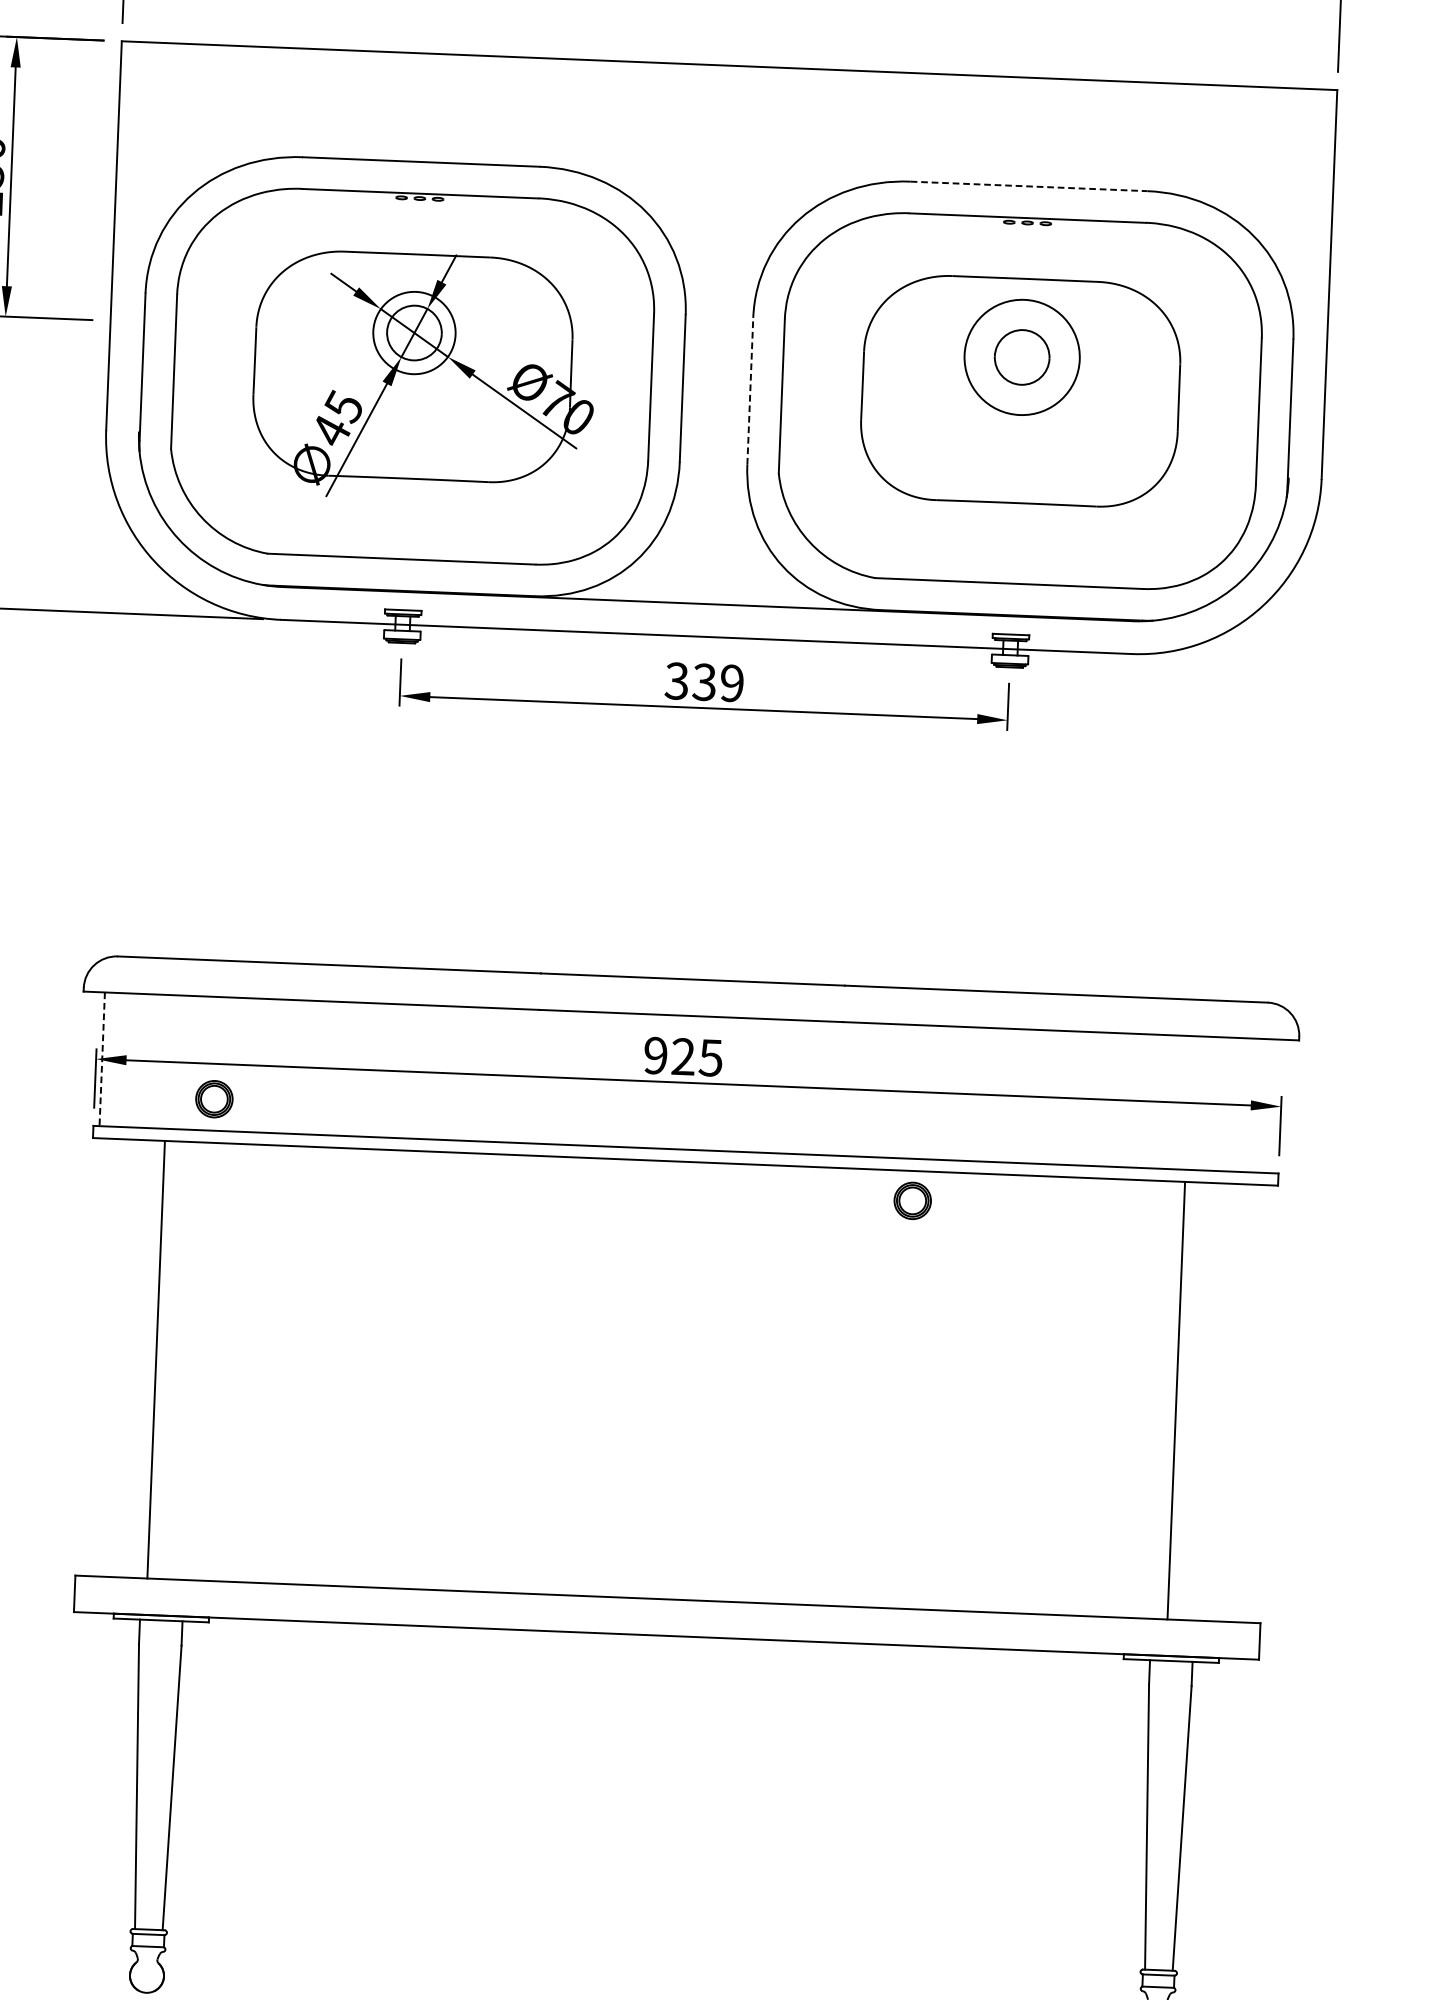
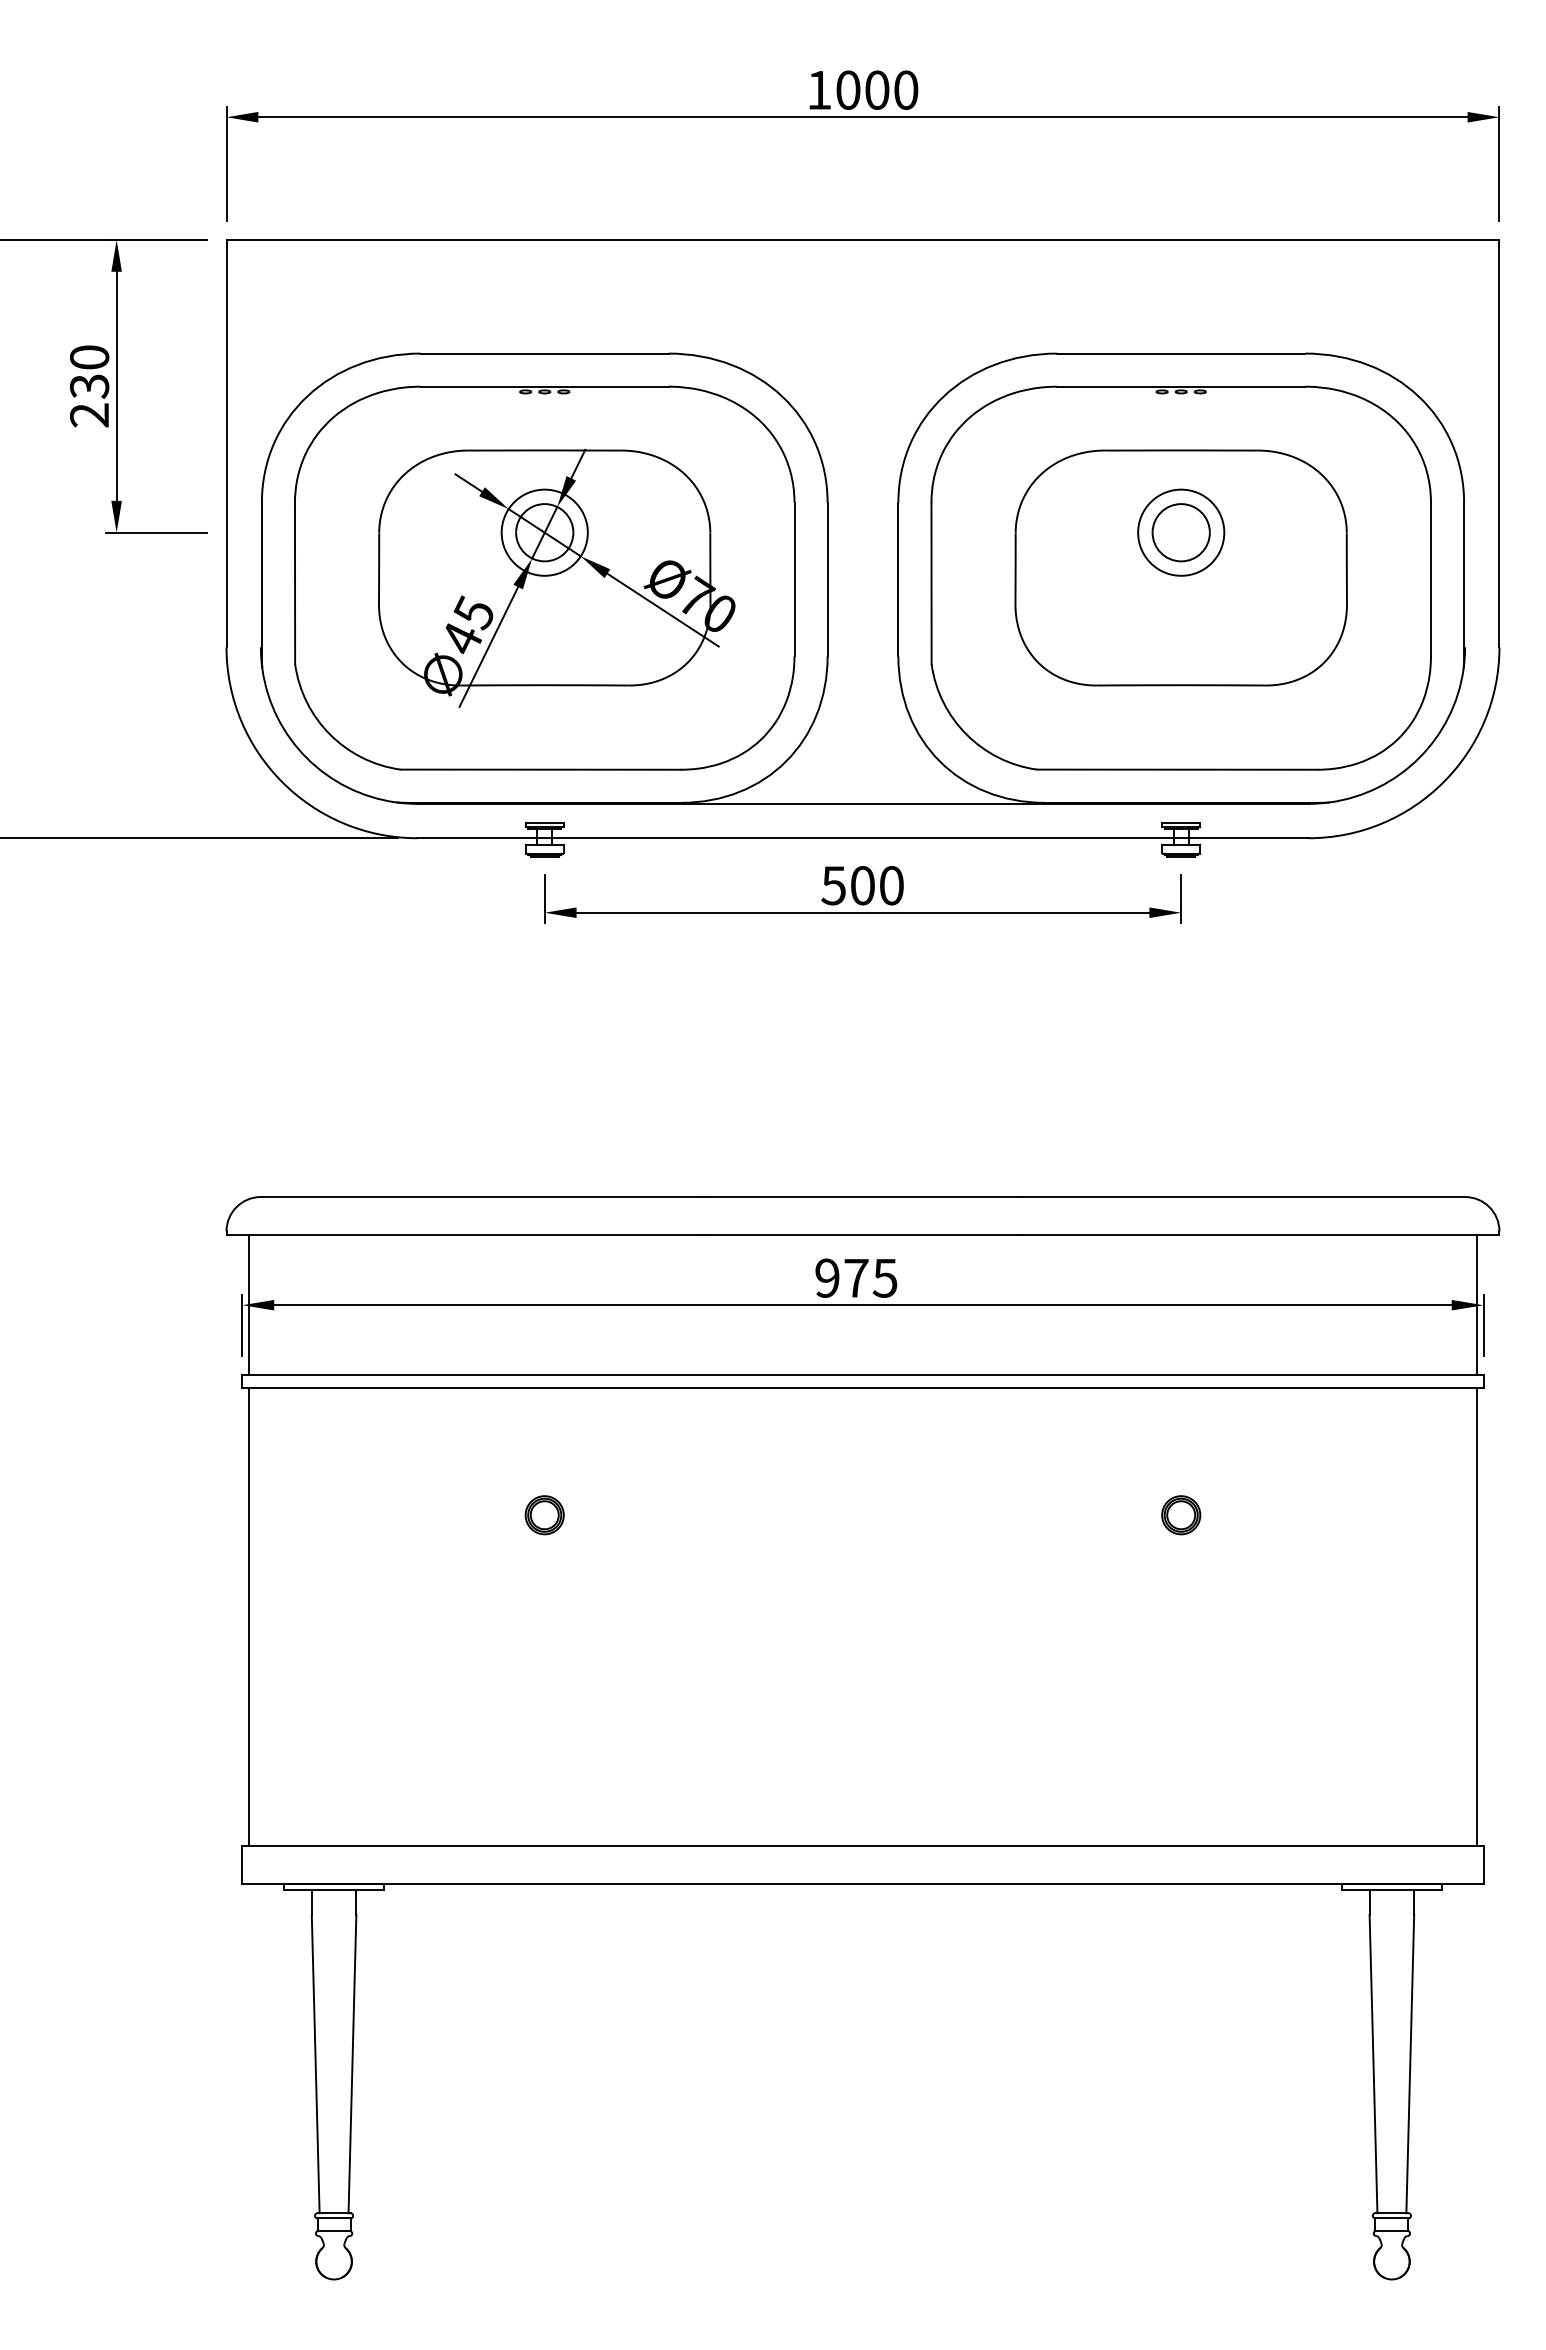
line: (1029, 186) -> (1181, 353), dashed -> solid
circle: (1022, 357) -> (1181, 532), size x0.71
line: (750, 391) -> (898, 579), dashed -> solid
text: (704, 682) -> (862, 885), 339 -> 500
text: (683, 1056) -> (856, 1277), 925 -> 975
line: (101, 1059) -> (248, 1305), dashed -> solid
part: (214, 1099) -> (544, 1515), moved
line: (1275, 1106) -> (1477, 1305), added
part: (913, 1201) -> (1181, 1515), moved
line: (155, 1359) -> (248, 1616), moved
line: (1176, 1400) -> (1477, 1616), moved

